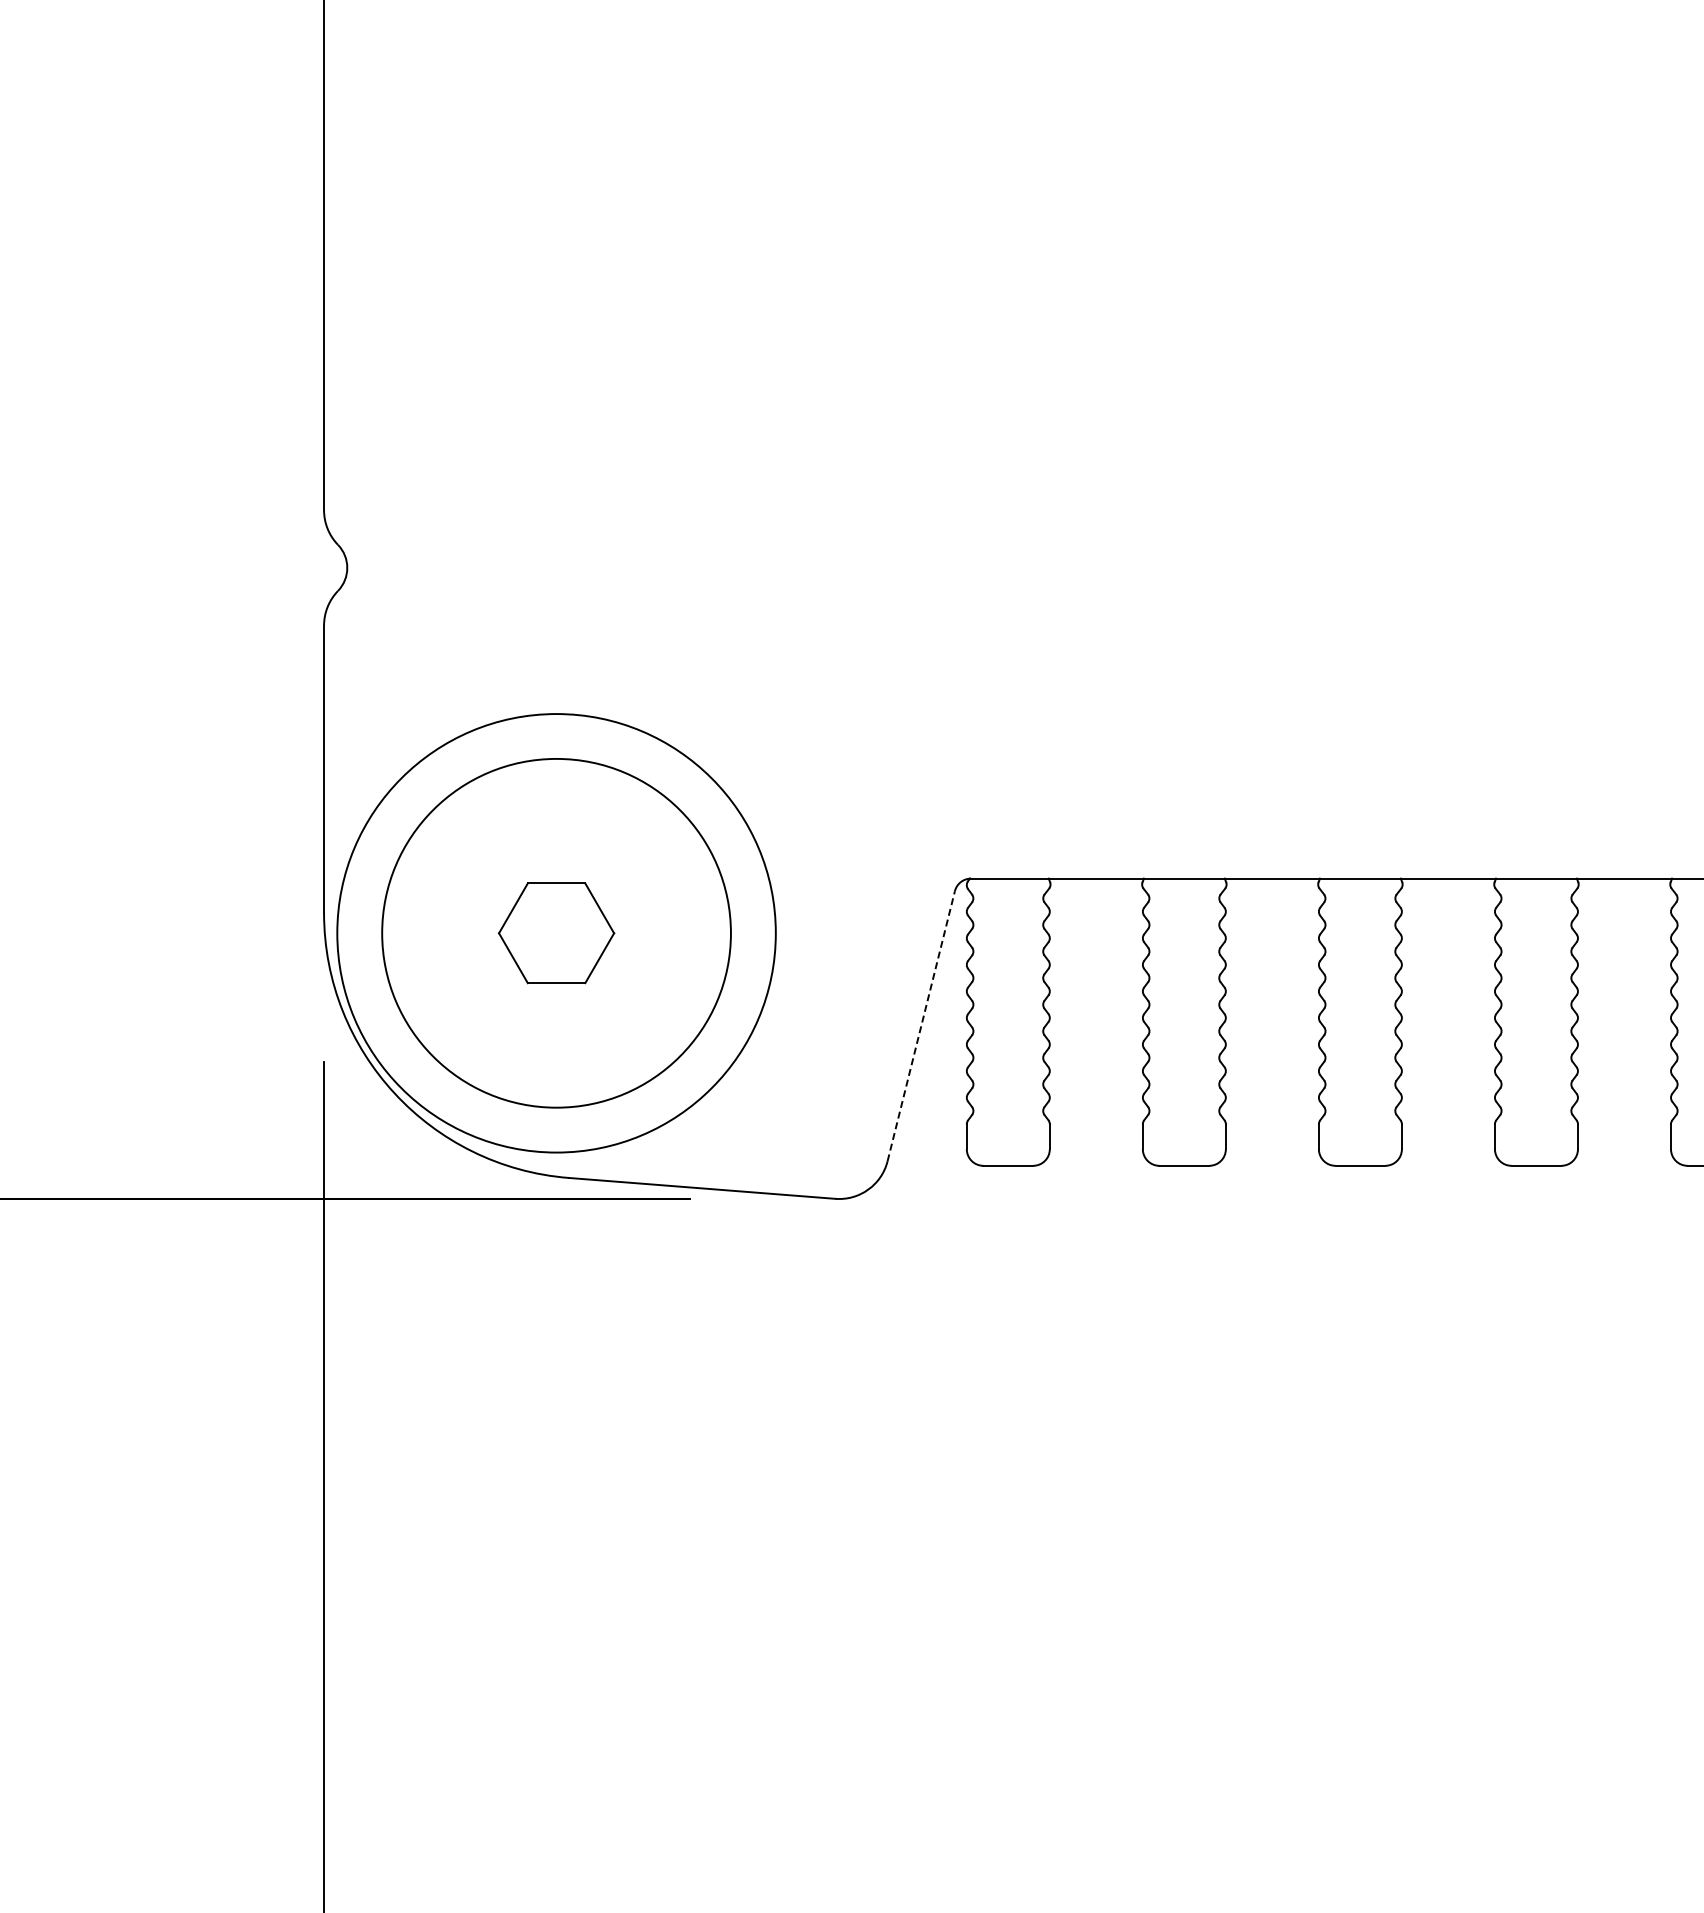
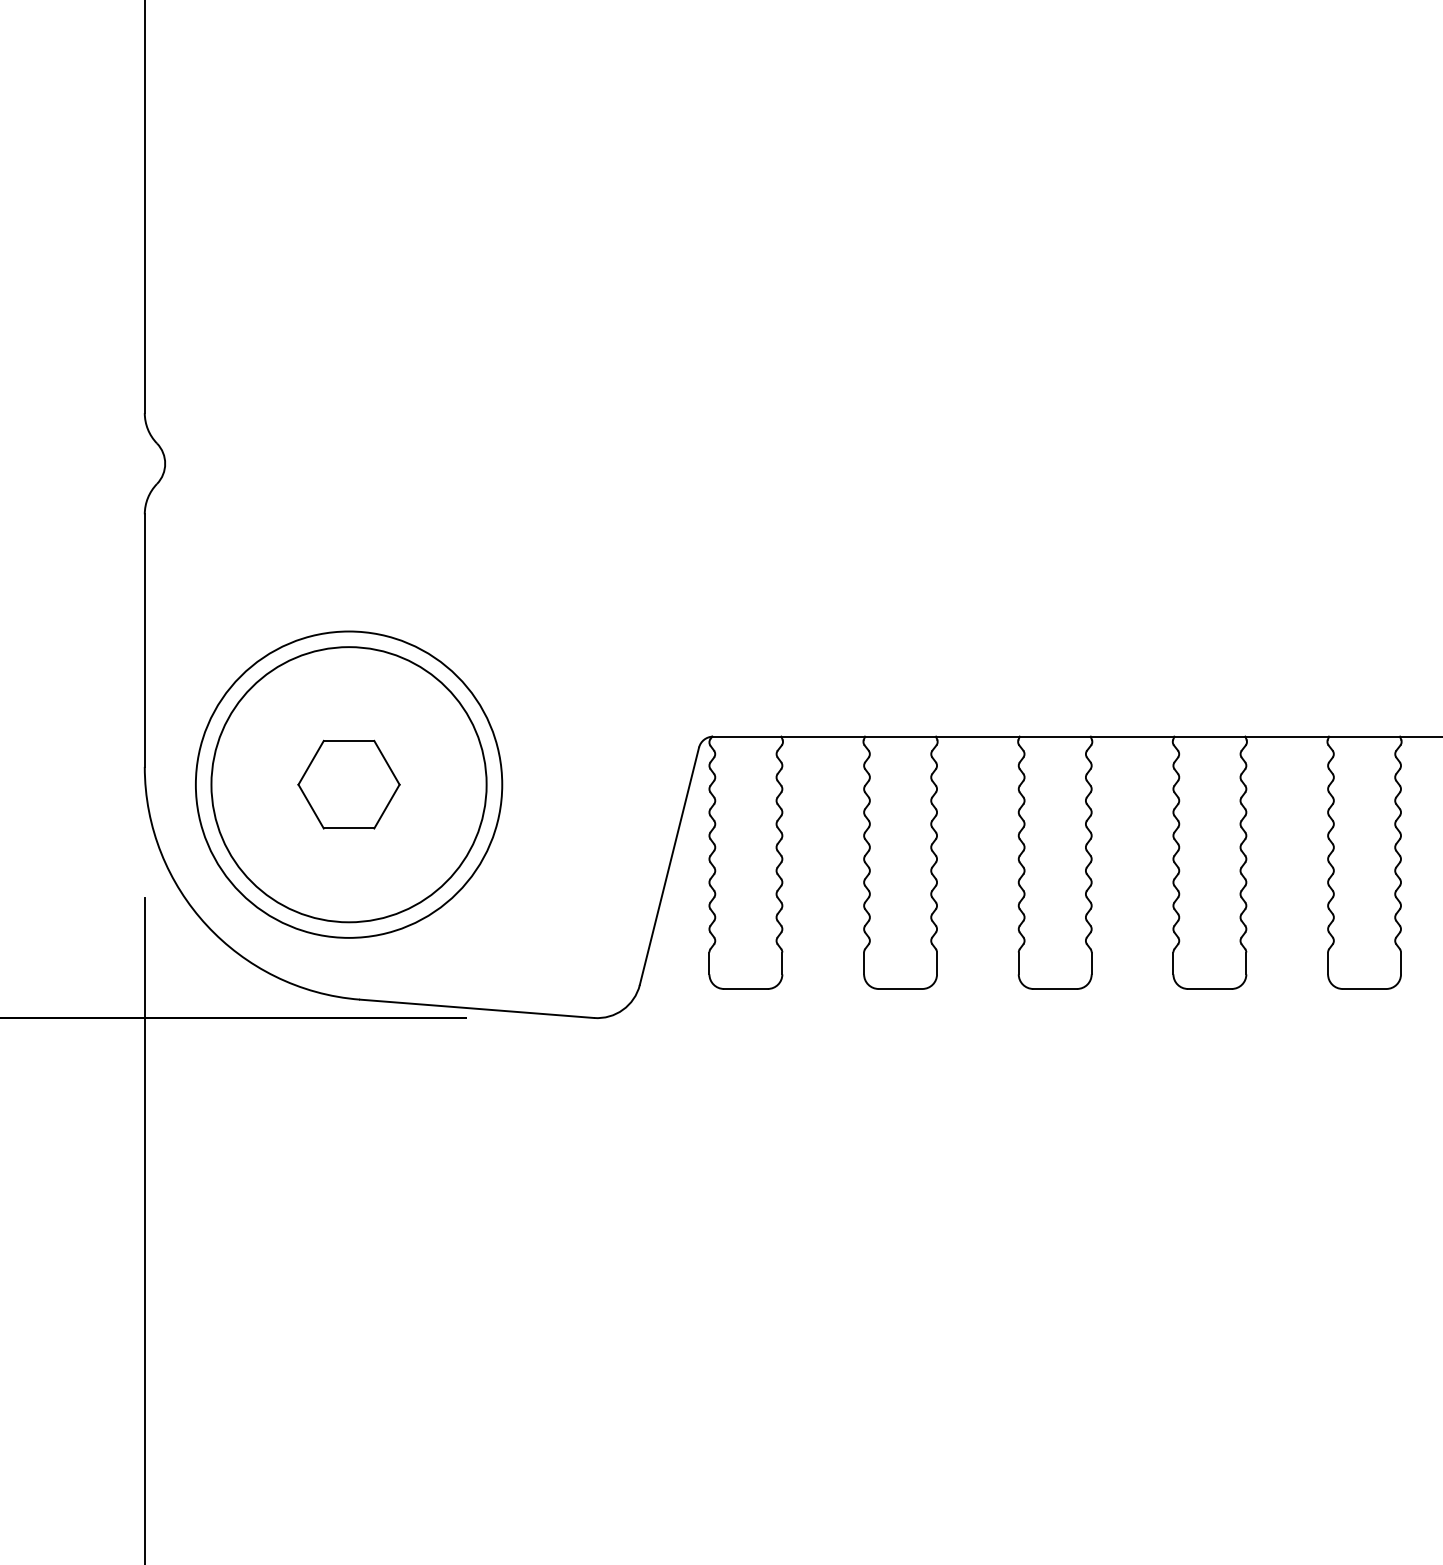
circle: (556, 932) -> (348, 784), size x0.71
line: (921, 1025) -> (669, 865), dashed -> solid

